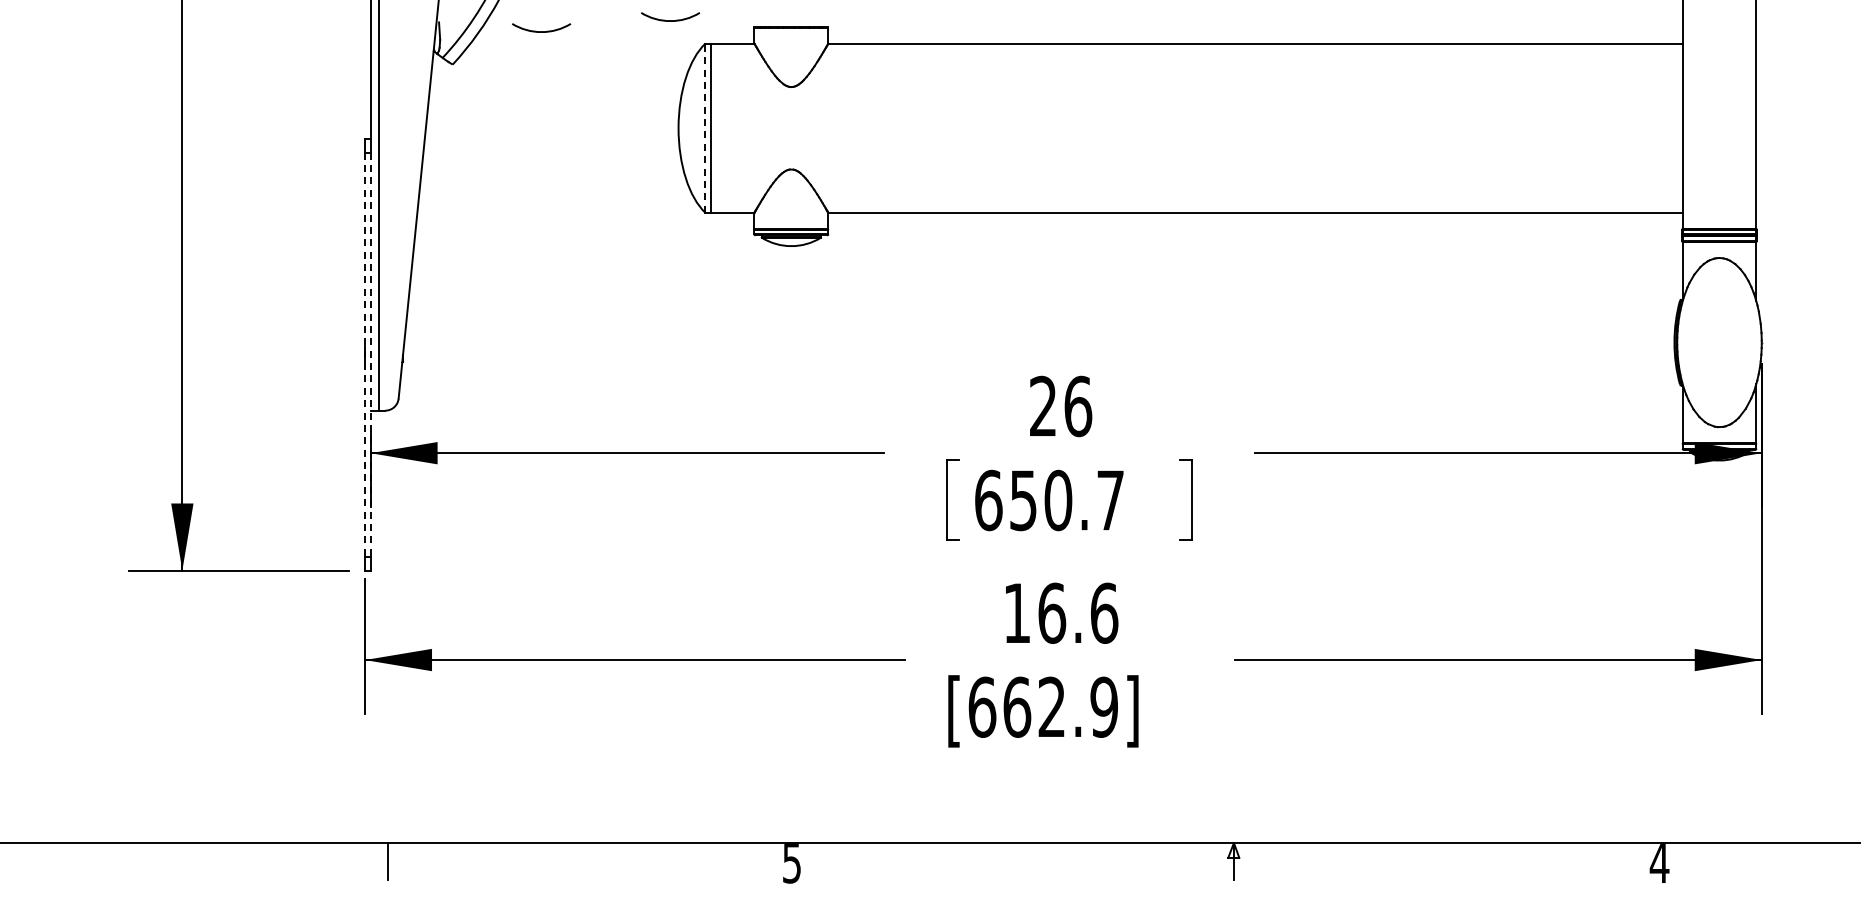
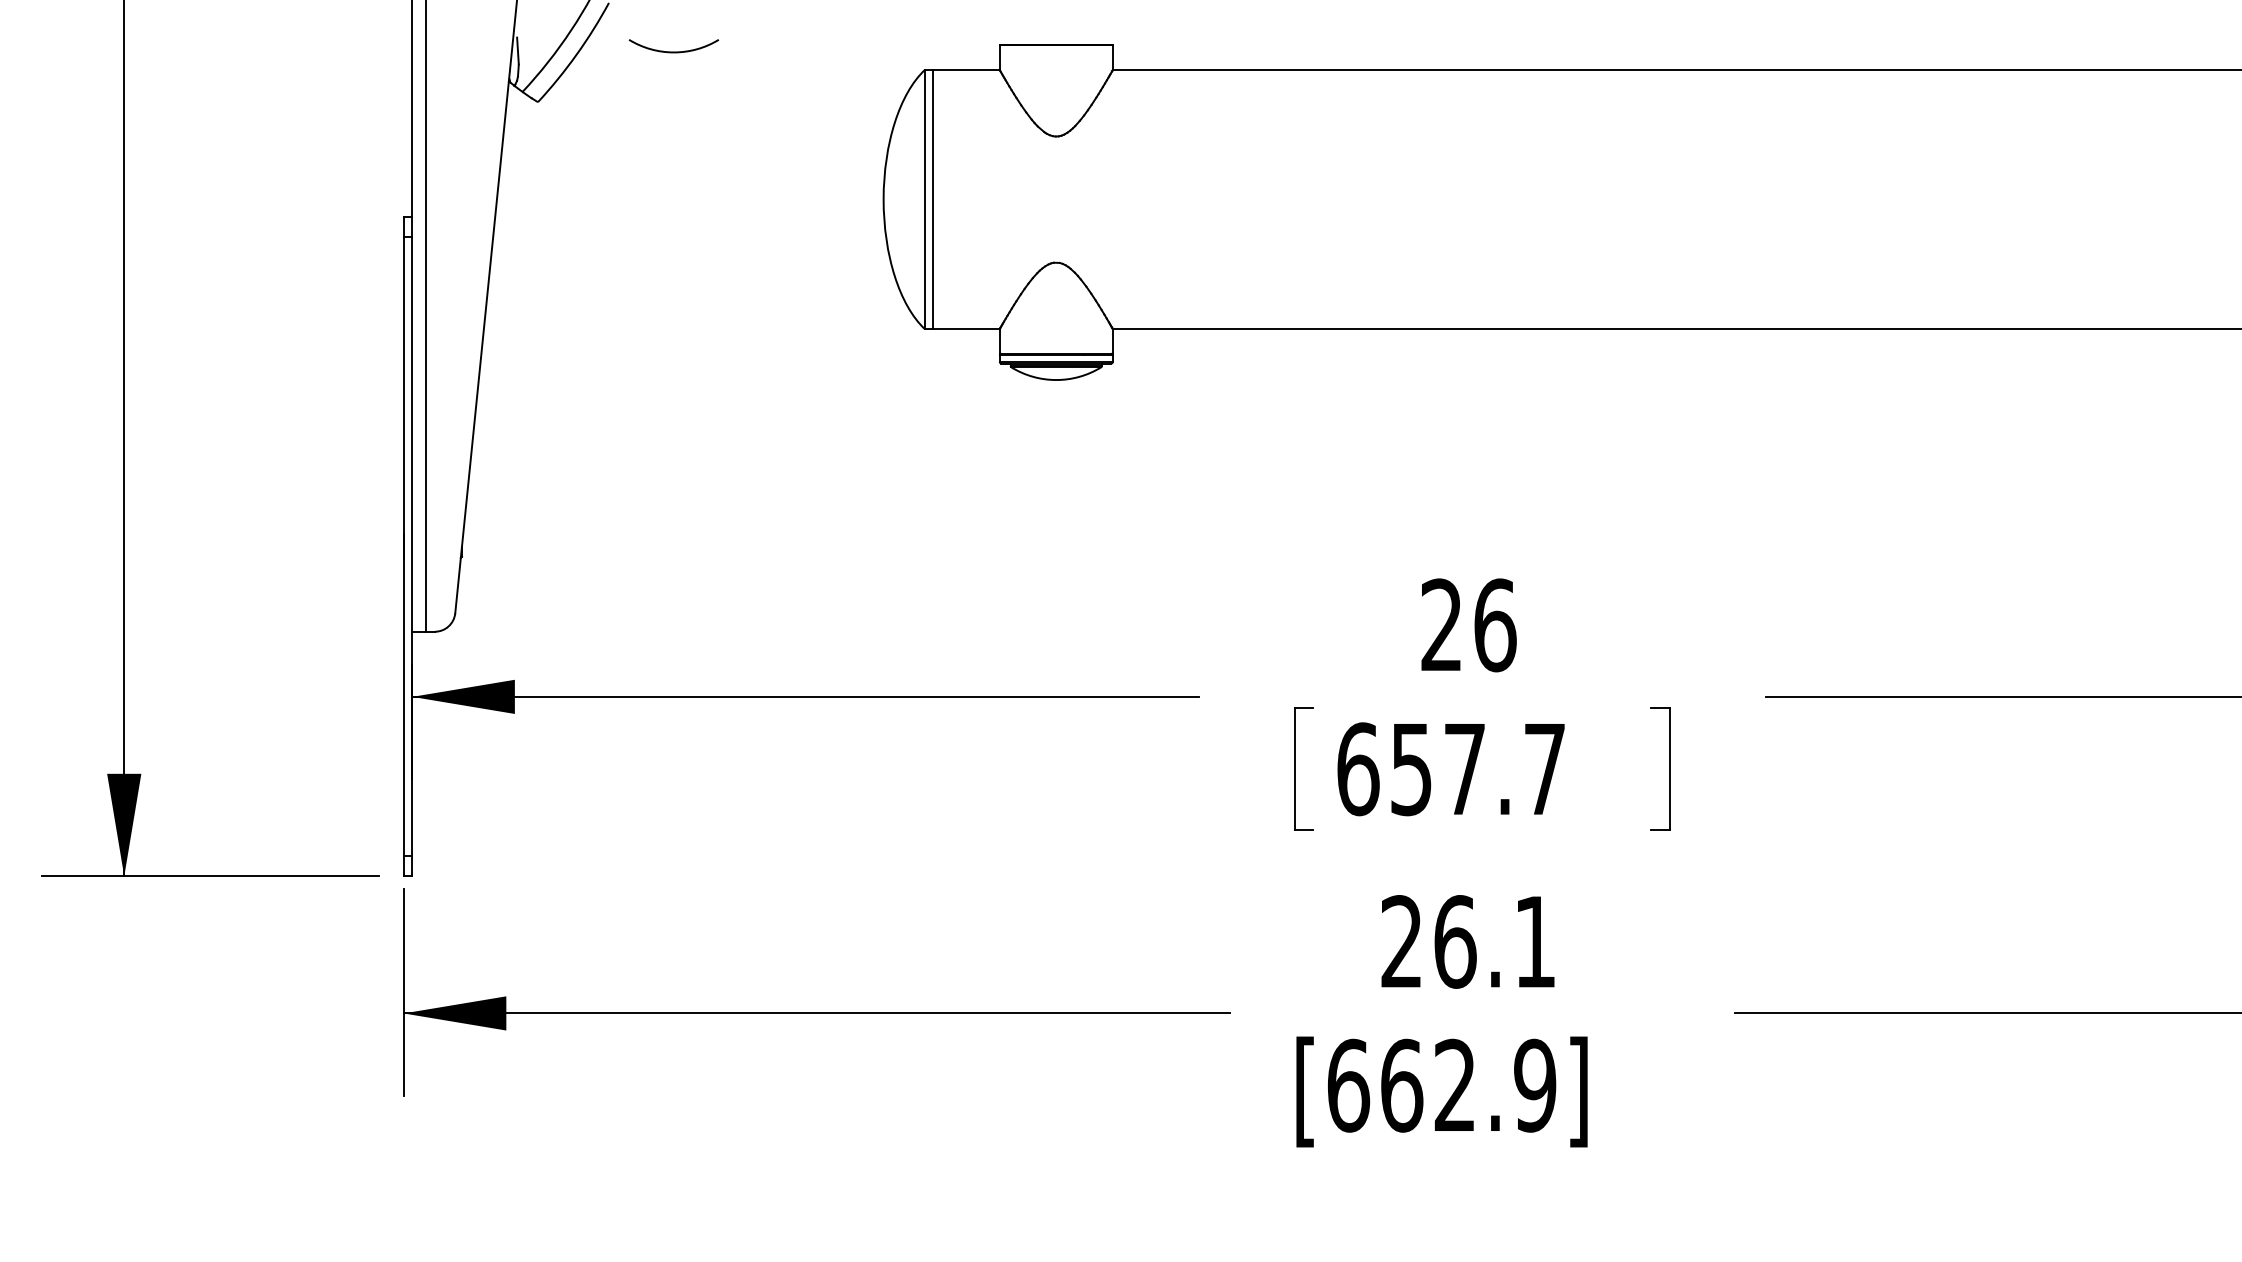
arc: (670, 20) -> (871, 34), removed
line: (705, 128) -> (924, 199), dashed -> solid
line: (364, 355) -> (402, 547), dashed -> solid
line: (370, 355) -> (412, 547), dashed -> solid
text: (1058, 500) -> (1465, 769), 650.7 -> 657.7
text: (1061, 612) -> (1469, 940), 16.6 -> 26.1

